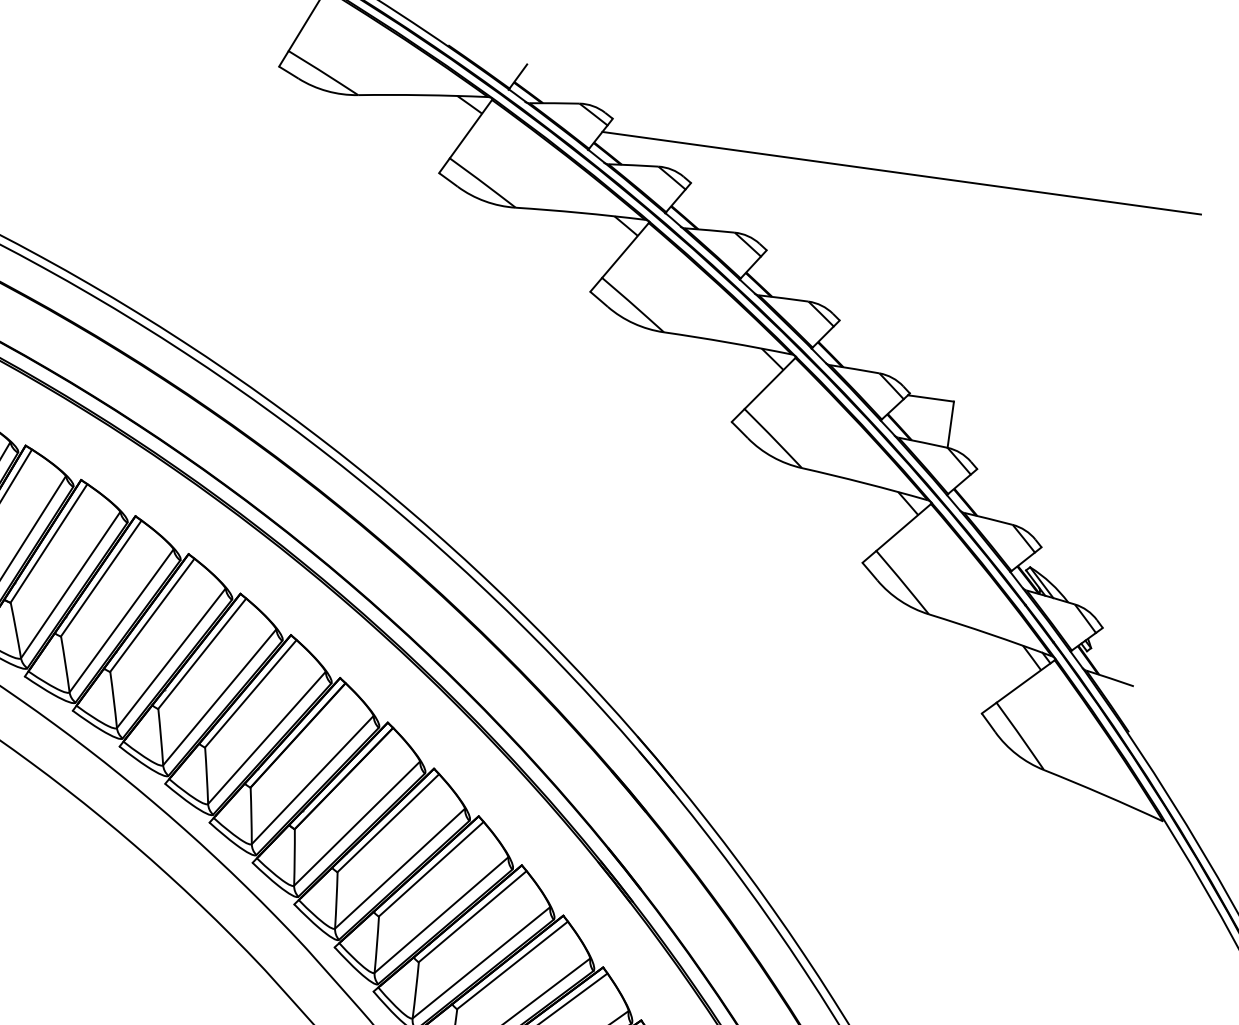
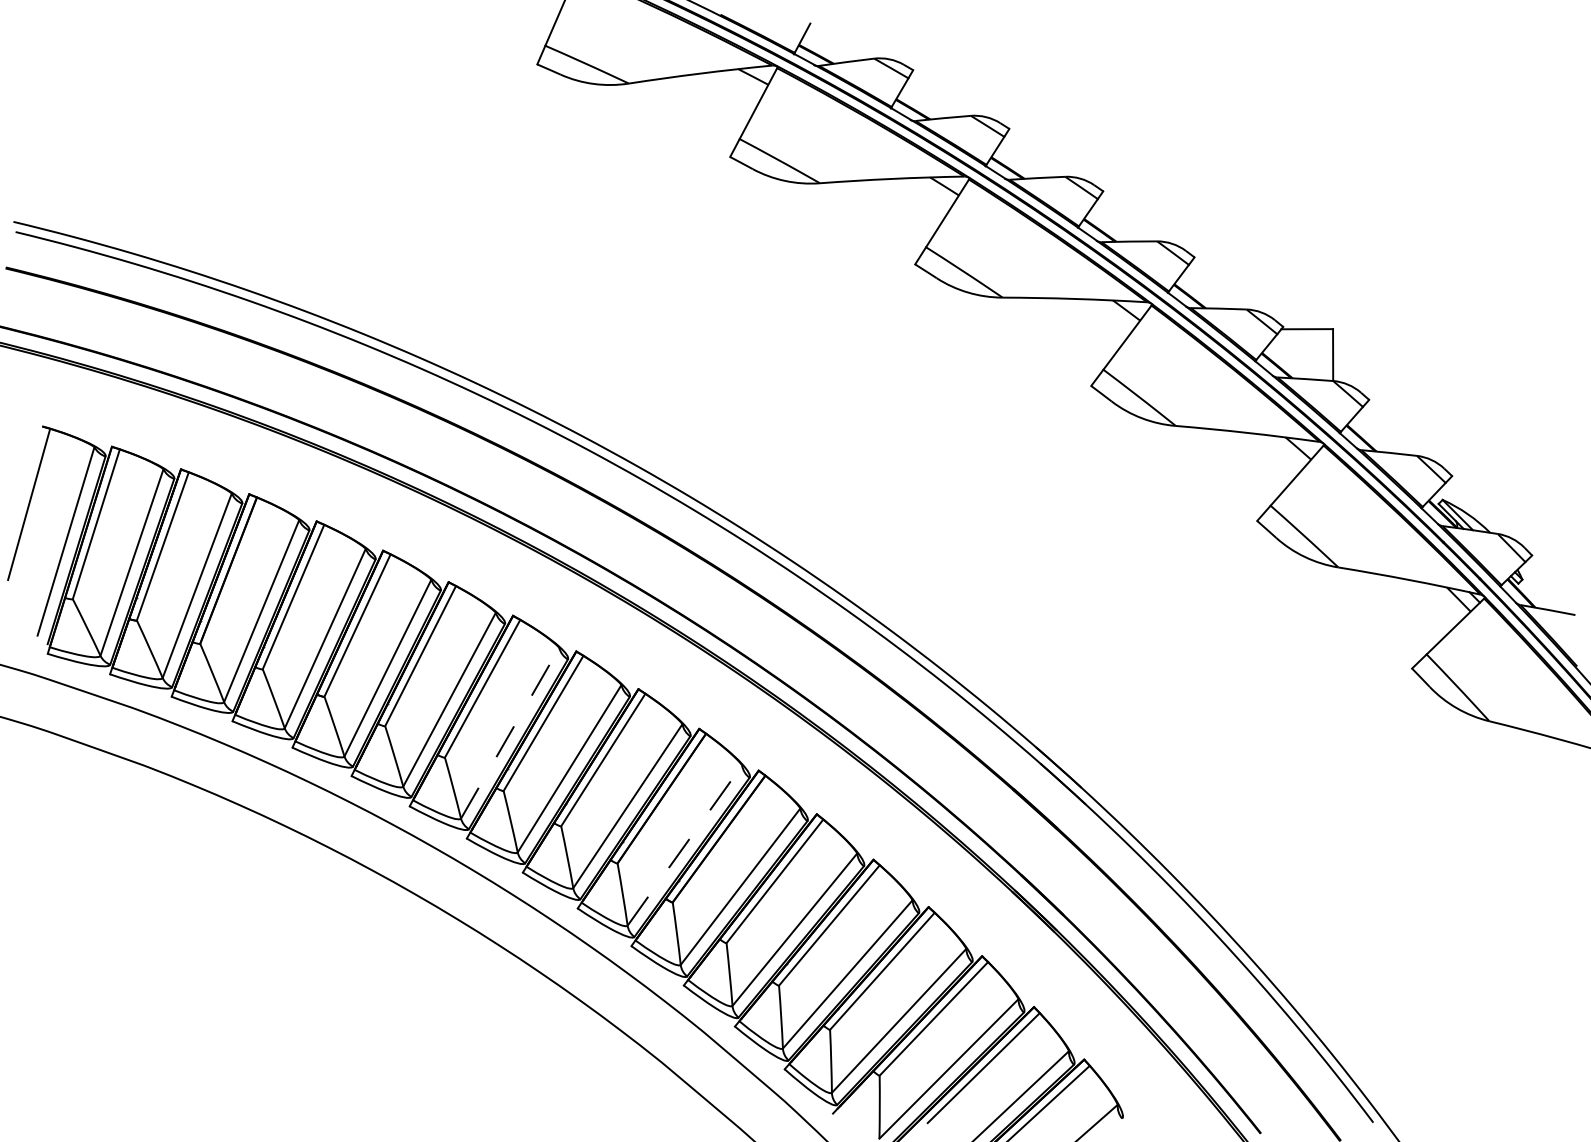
line: (901, 173) -> (1239, 85), removed
line: (171, 657) -> (510, 732), solid -> dashed
line: (313, 780) -> (685, 845), solid -> dashed

